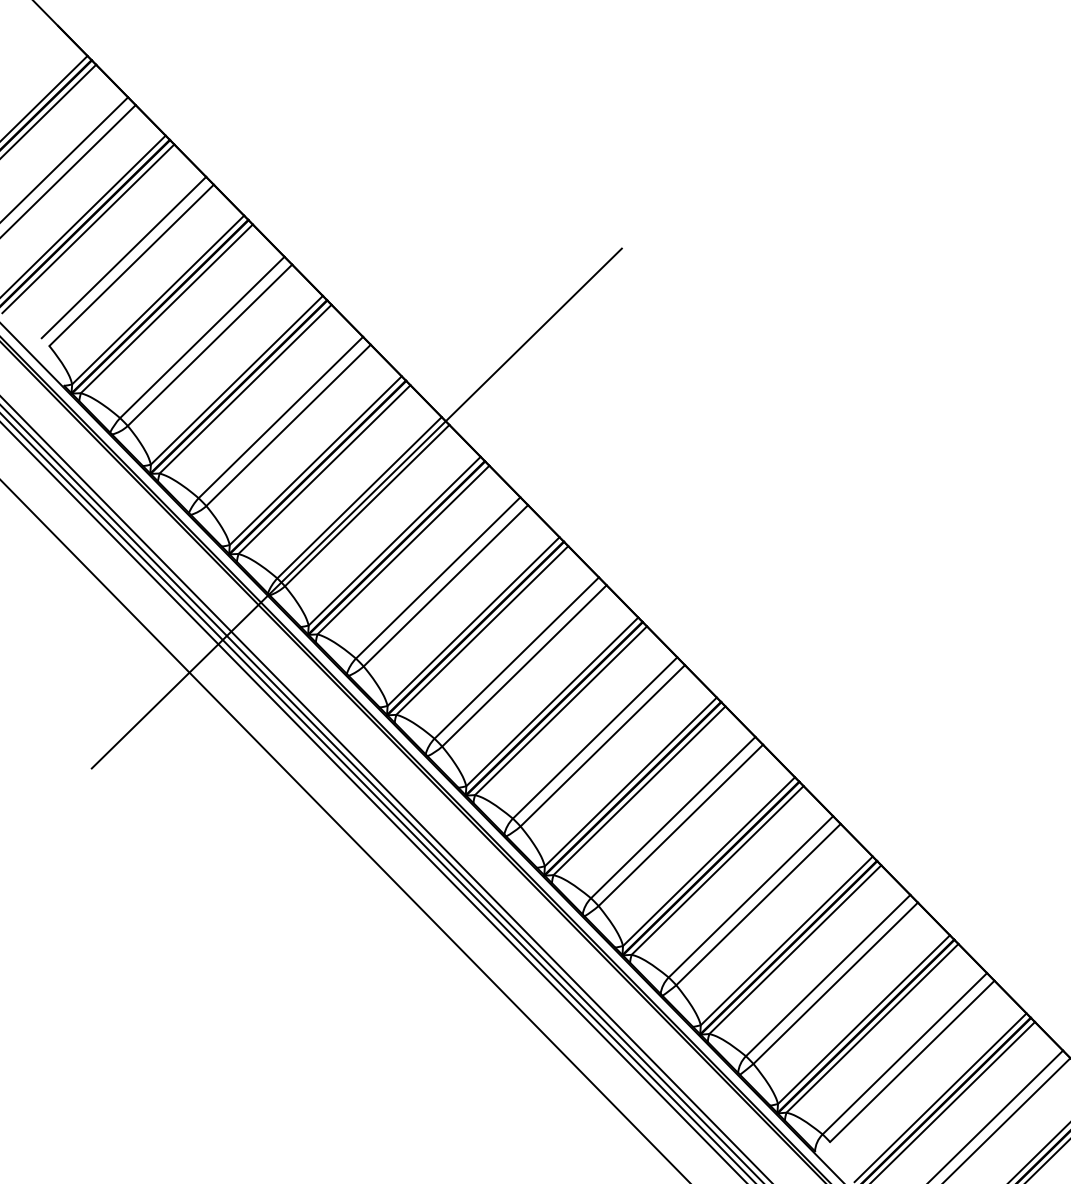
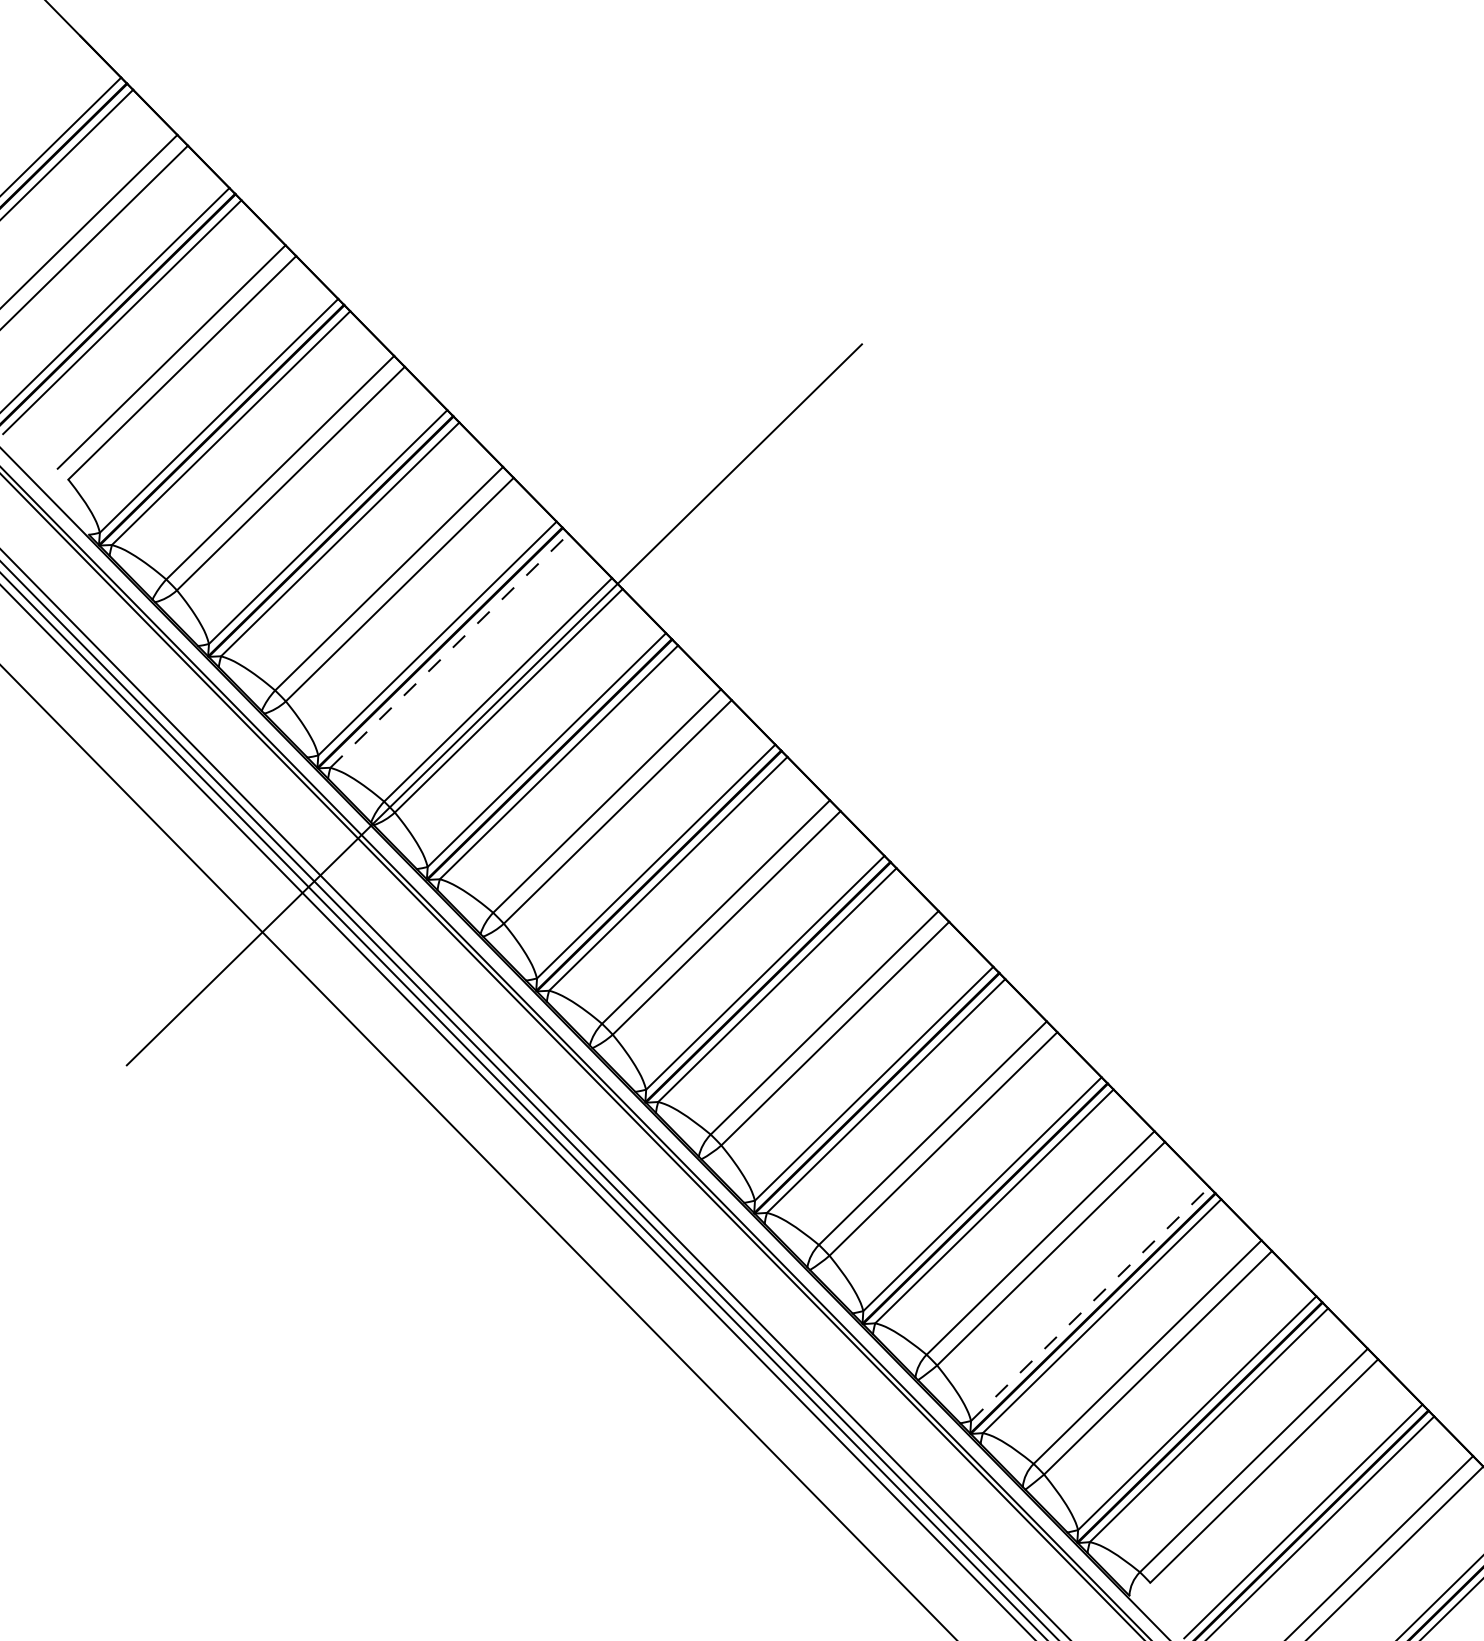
line: (324, 469) -> (449, 650), solid -> dashed
line: (787, 940) -> (1091, 1303), solid -> dashed

